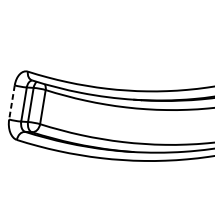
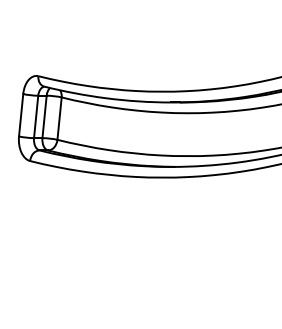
line: (12, 102) -> (21, 115), dashed -> solid

